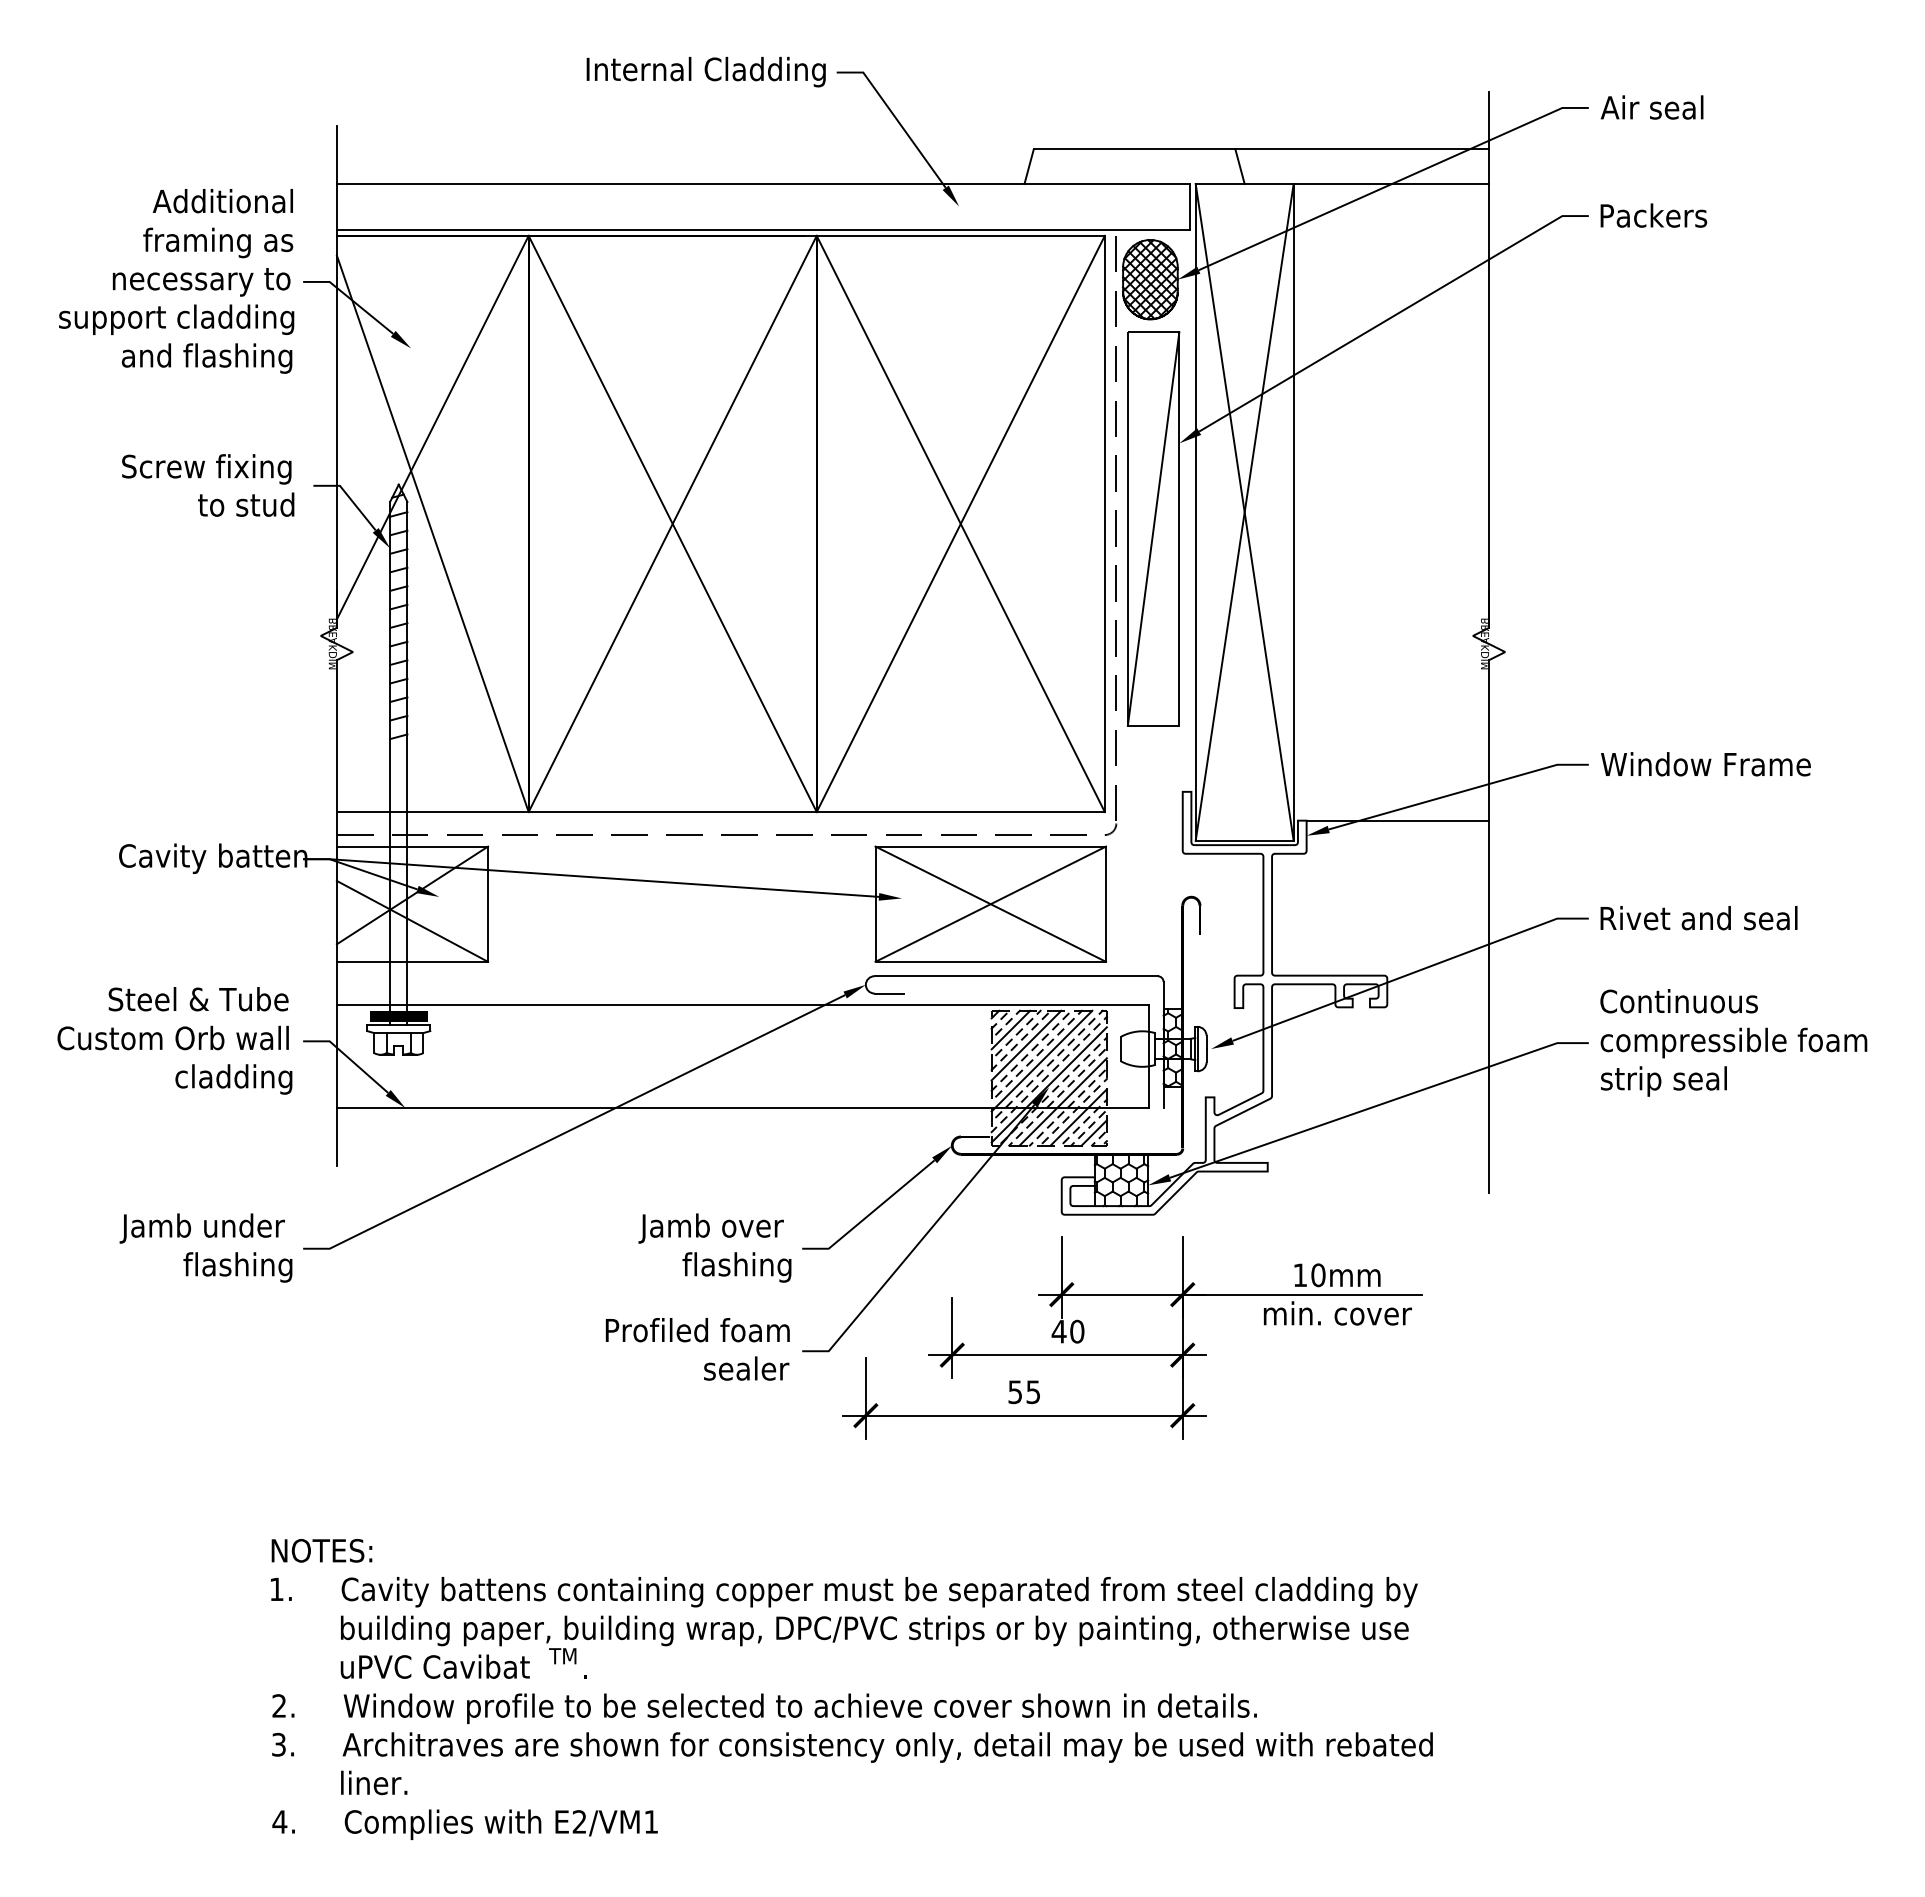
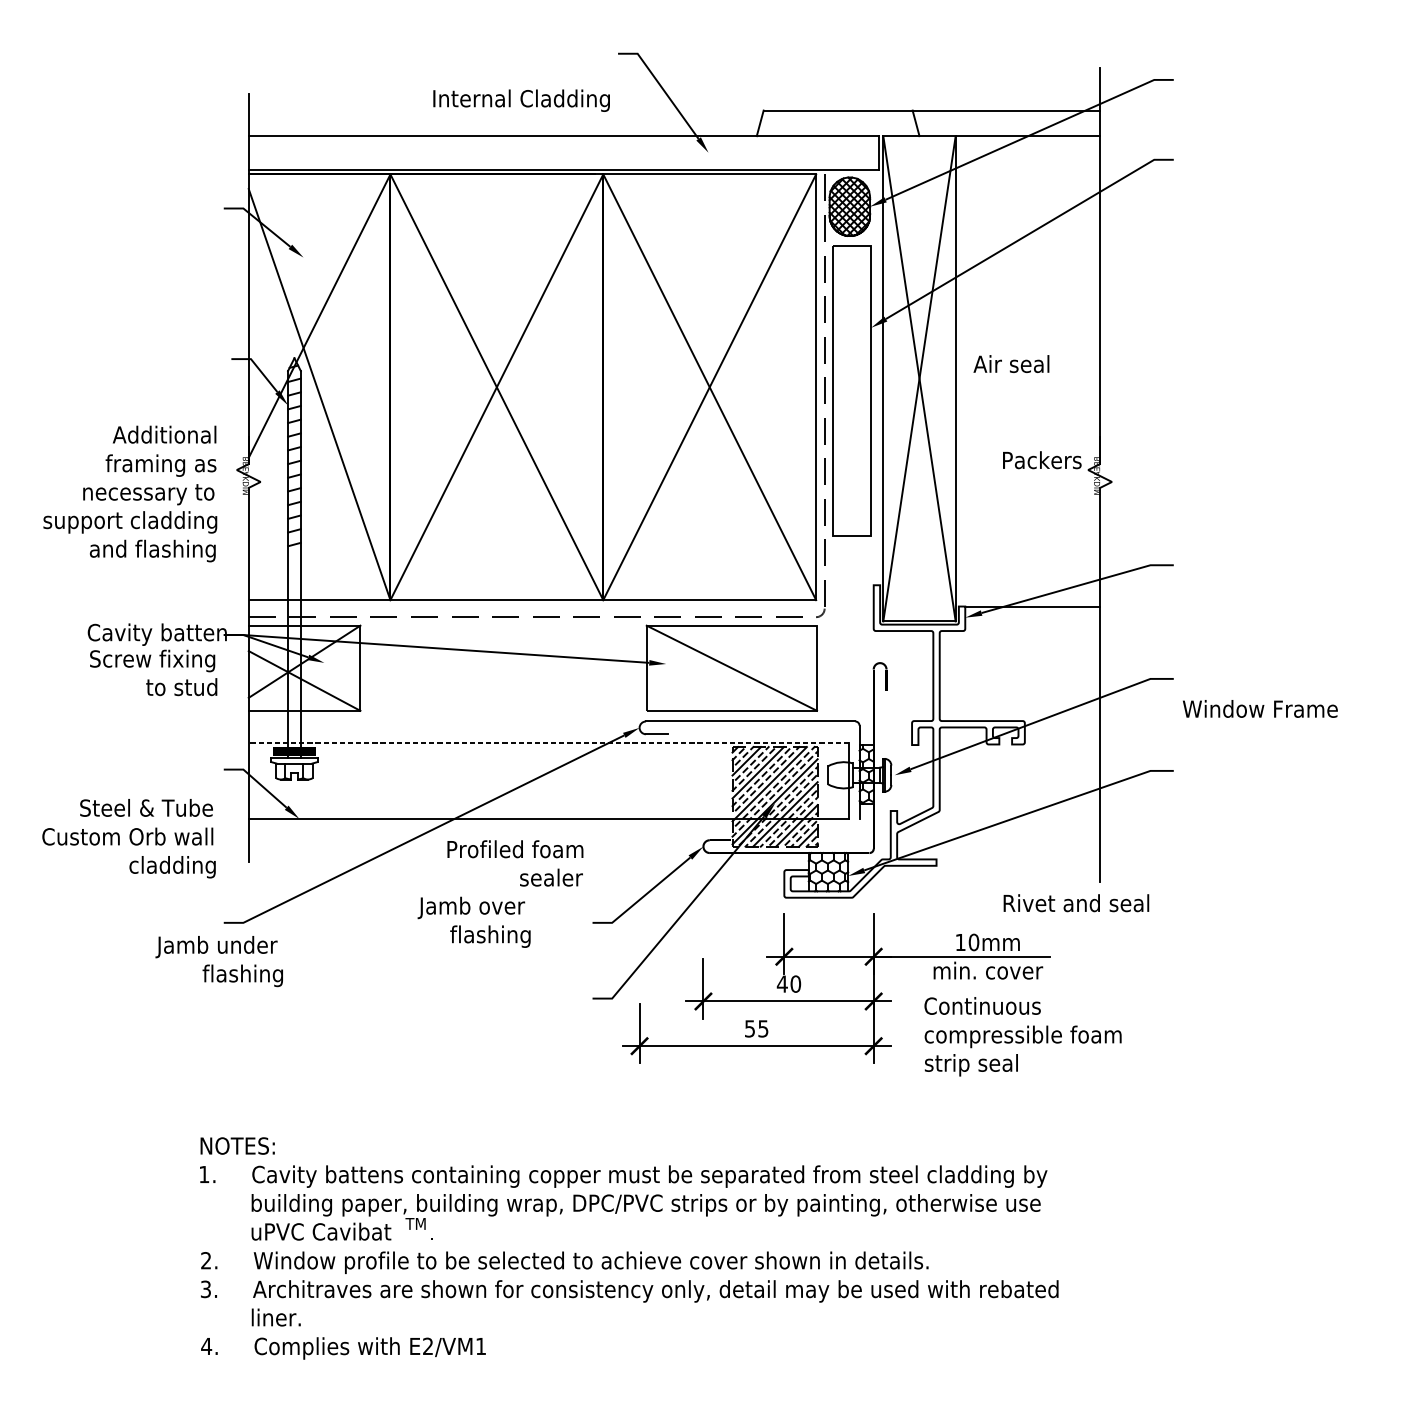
text: (705, 72) -> (521, 101), moved
text: (1651, 107) -> (1010, 364), moved
text: (1653, 215) -> (1042, 460), moved
text: (176, 281) -> (130, 494), moved
text: (208, 485) -> (153, 672), moved
line: (1153, 528) -> (852, 390), removed
text: (1705, 764) -> (1260, 709), moved
line: (990, 903) -> (731, 667), removed
text: (1698, 918) -> (1076, 903), moved
line: (742, 1005) -> (548, 743), solid -> dashed
text: (174, 1040) -> (128, 838), moved
text: (1733, 1042) -> (1022, 1036), moved
text: (205, 1247) -> (218, 961), moved
text: (714, 1247) -> (473, 921), moved
text: (697, 1349) -> (515, 863), moved

